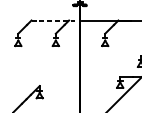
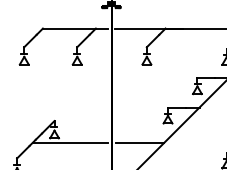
line: (54, 20) -> (75, 28), dashed -> solid
line: (51, 101) -> (70, 142), added
line: (99, 101) -> (139, 142), added

